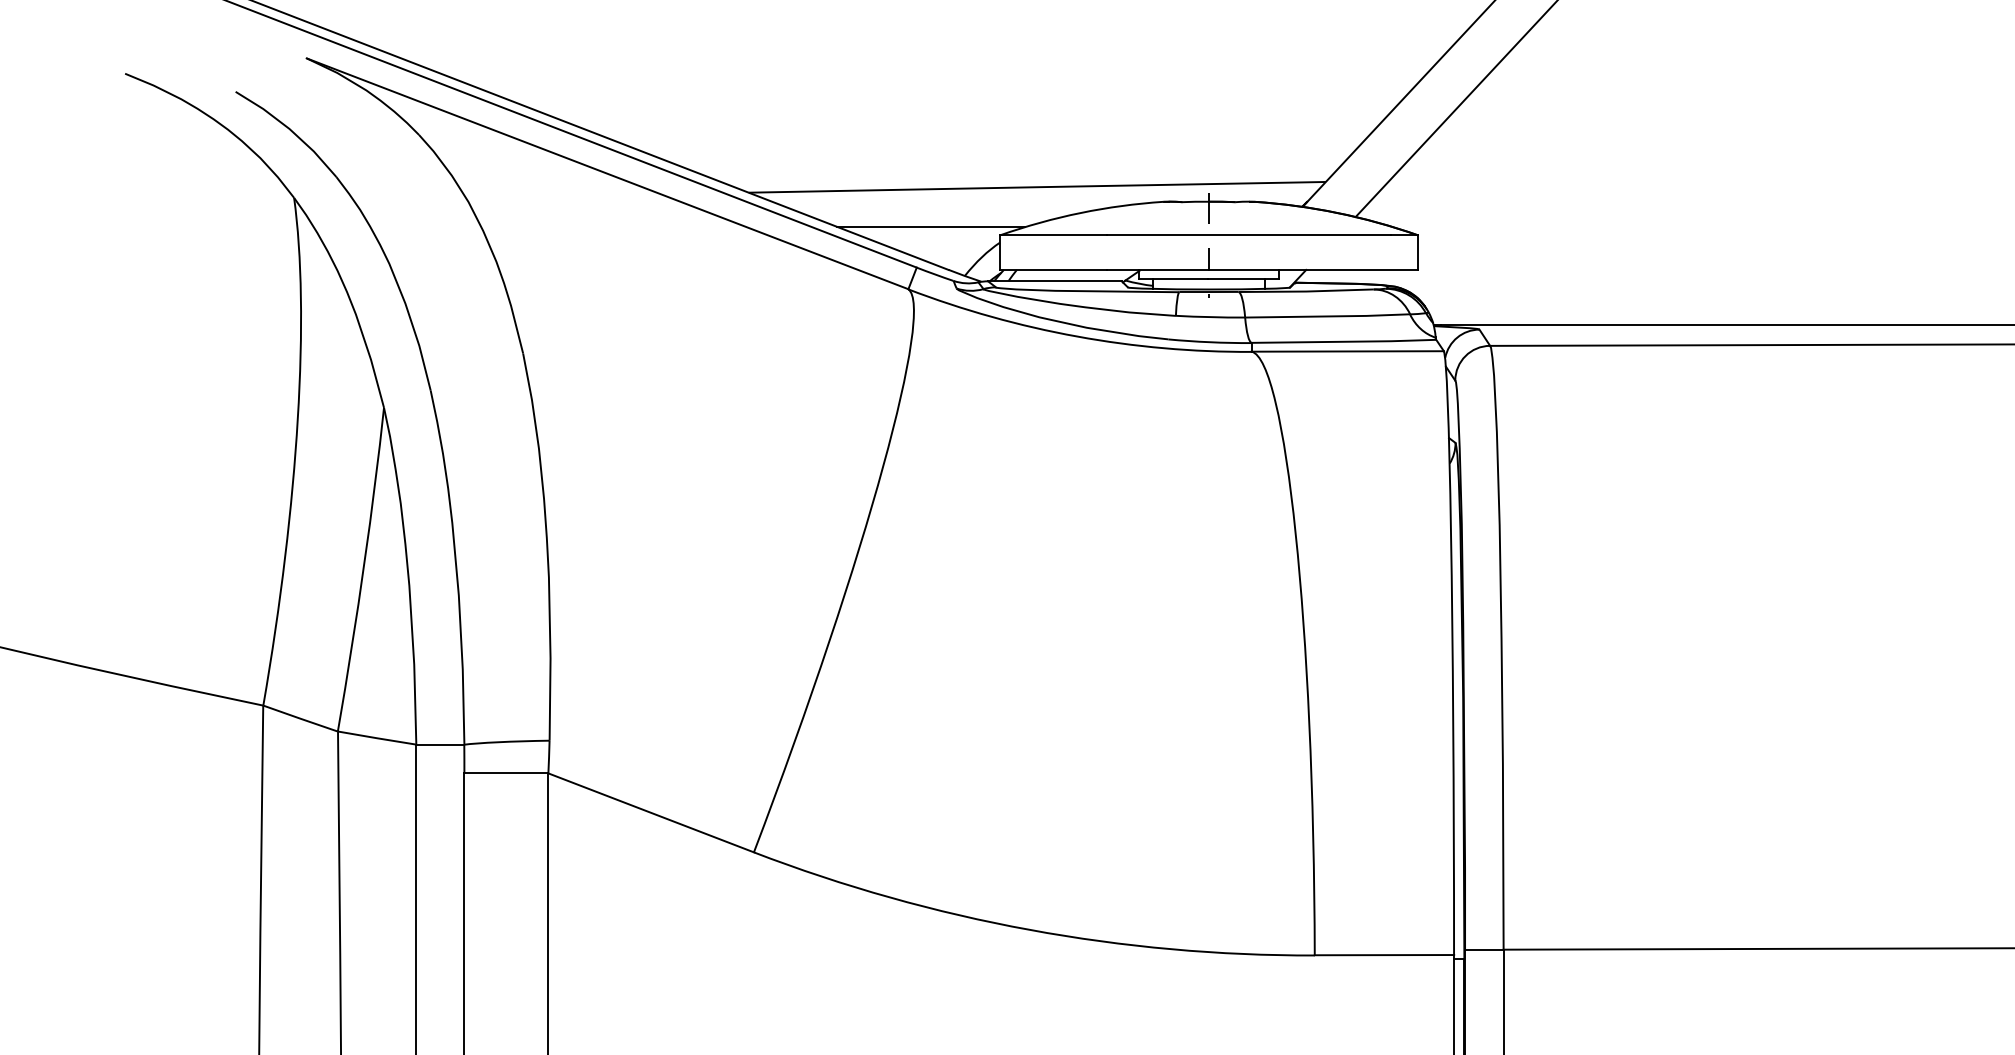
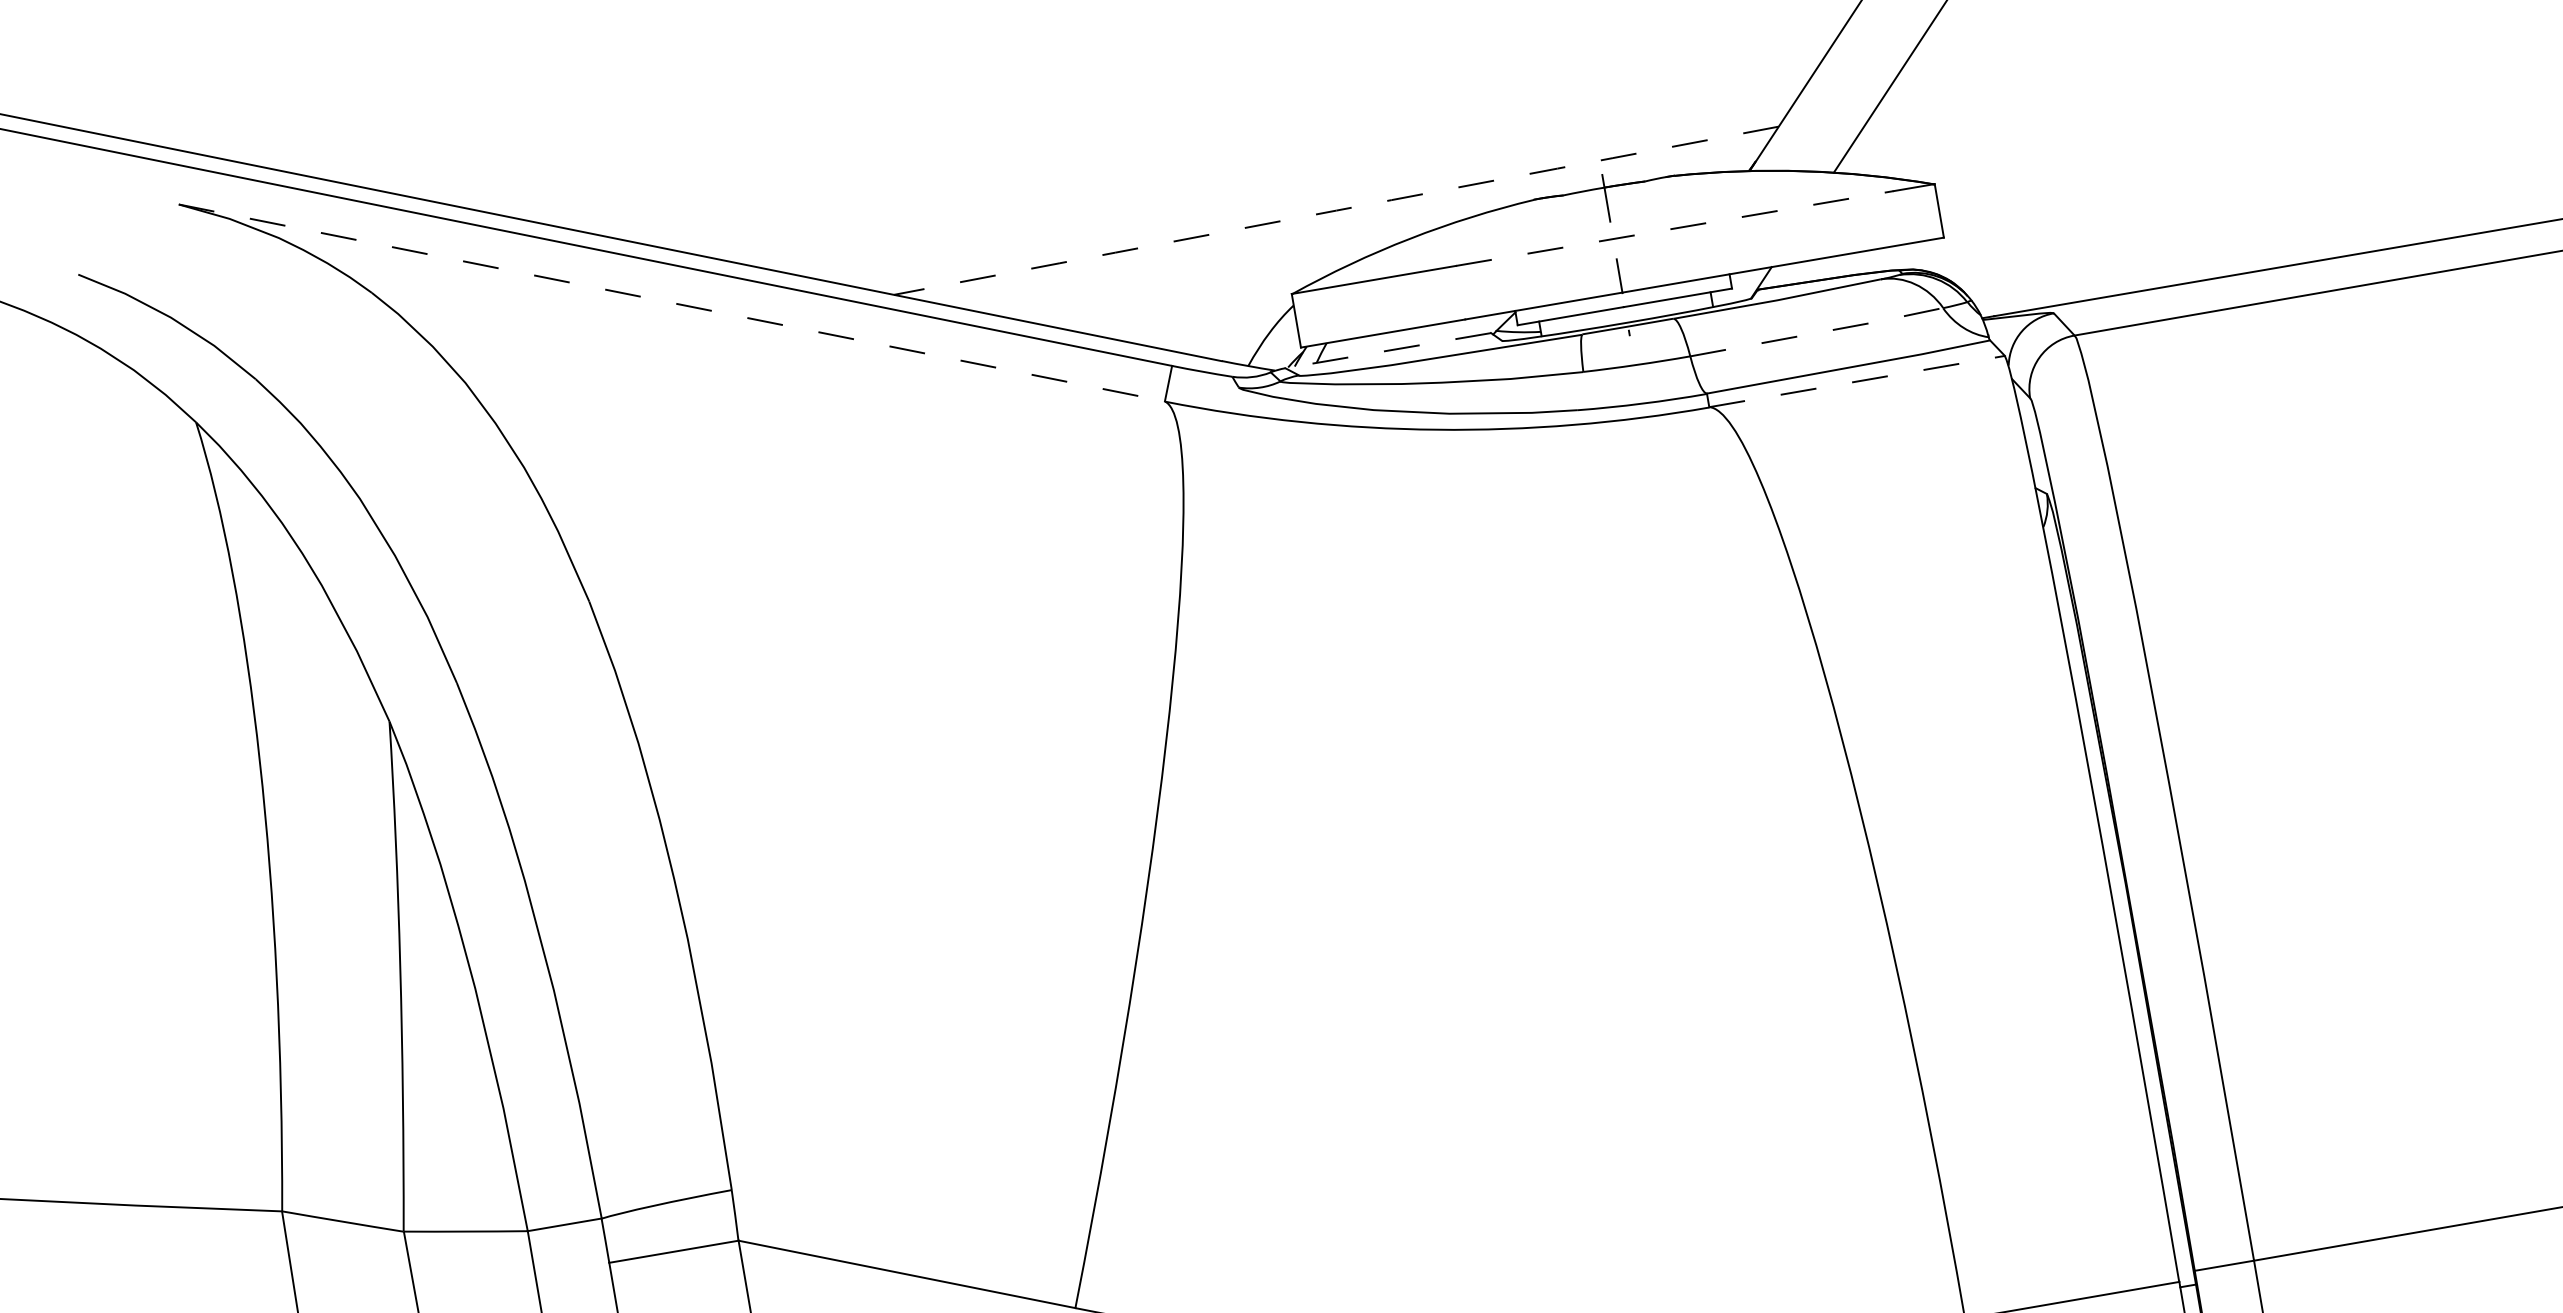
line: (608, 173) -> (673, 302), solid -> dashed
arc: (1037, 187) -> (1336, 210), solid -> dashed
line: (931, 226) -> (1183, 298), removed
line: (1249, 235) -> (1675, 229), solid -> dashed
line: (1054, 281) -> (1387, 351), solid -> dashed
line: (1328, 316) -> (1818, 332), solid -> dashed
line: (1348, 351) -> (1858, 381), solid -> dashed

